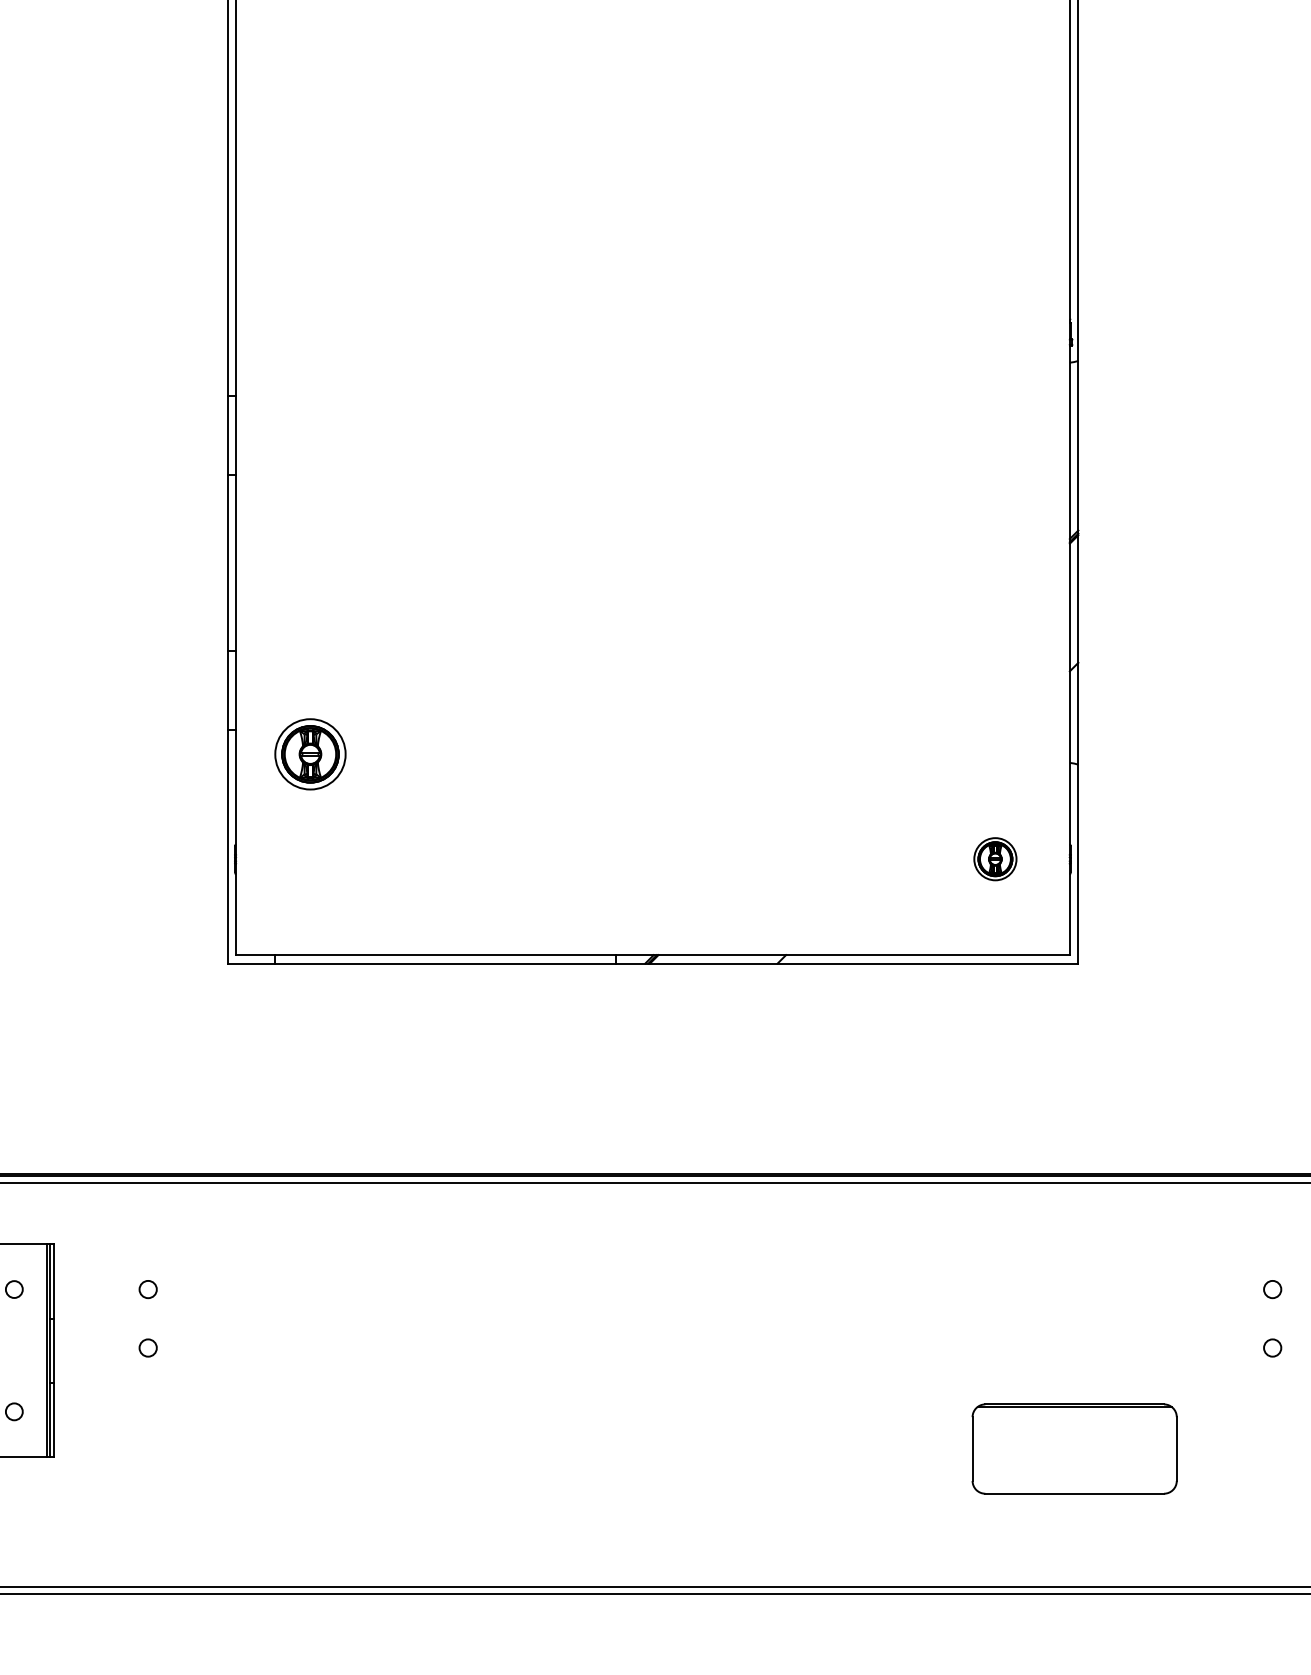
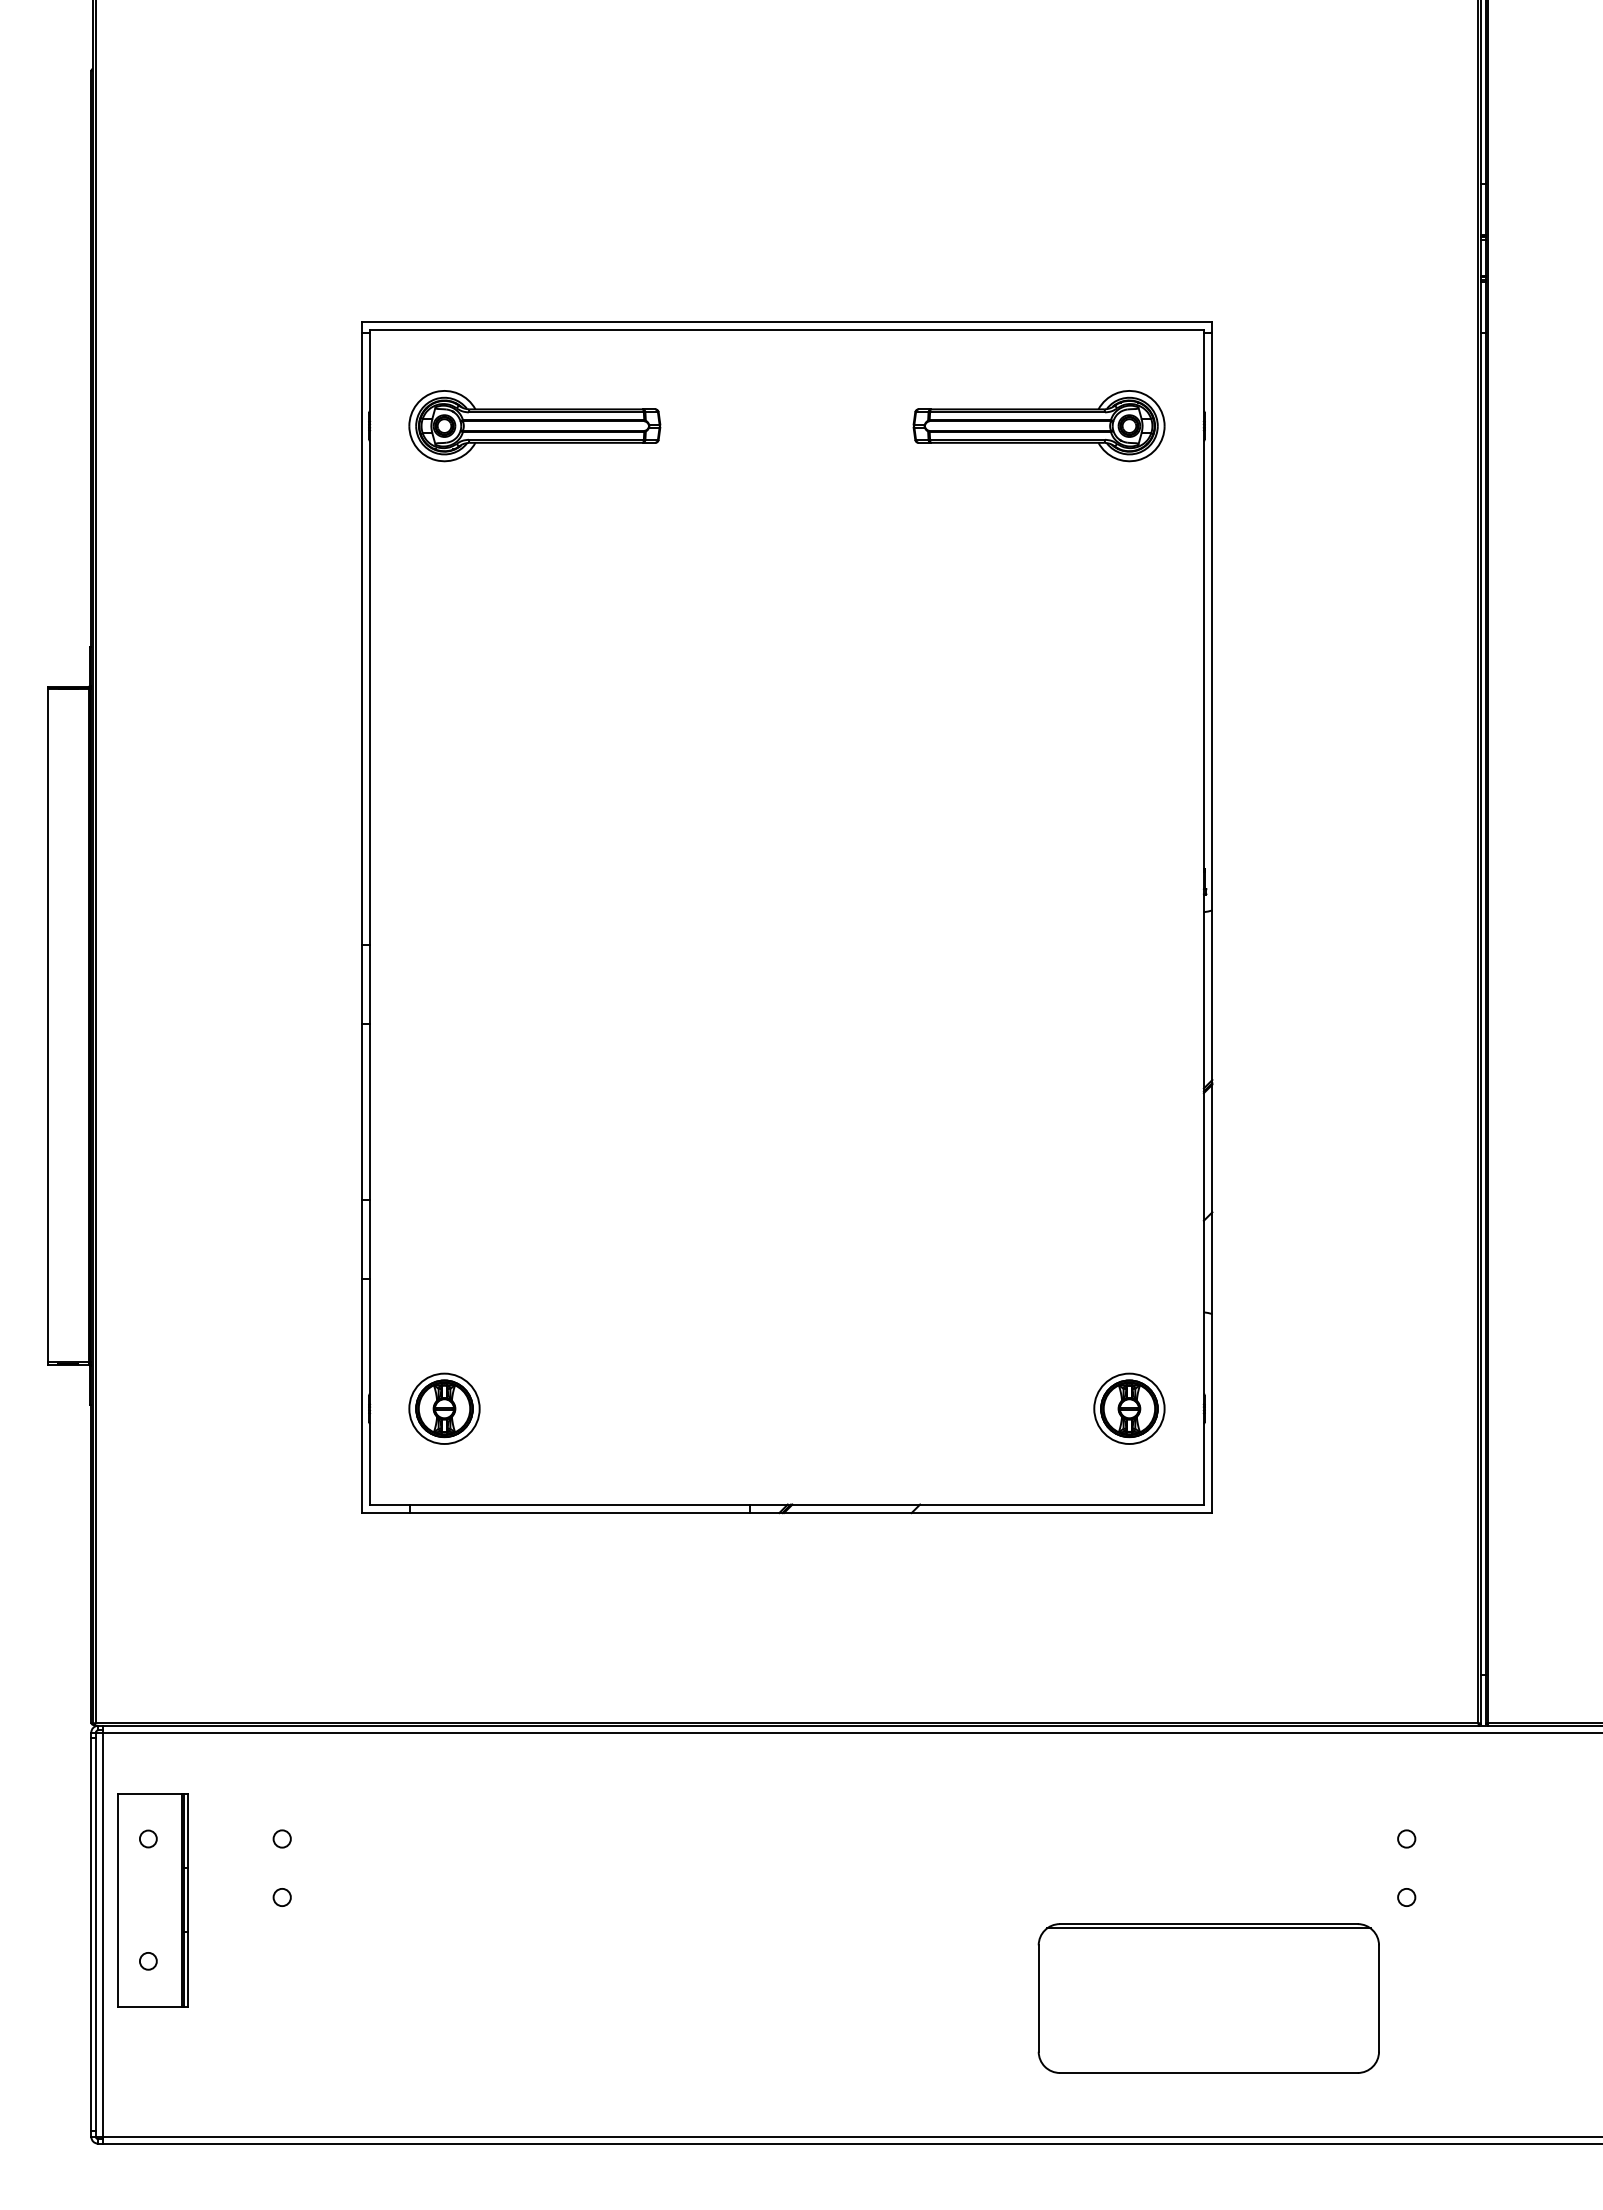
part: (310, 754) -> (444, 1408), moved
part: (995, 859) -> (1129, 1408), size x1.67
part: (1074, 1449) -> (1208, 1998), size x1.67

